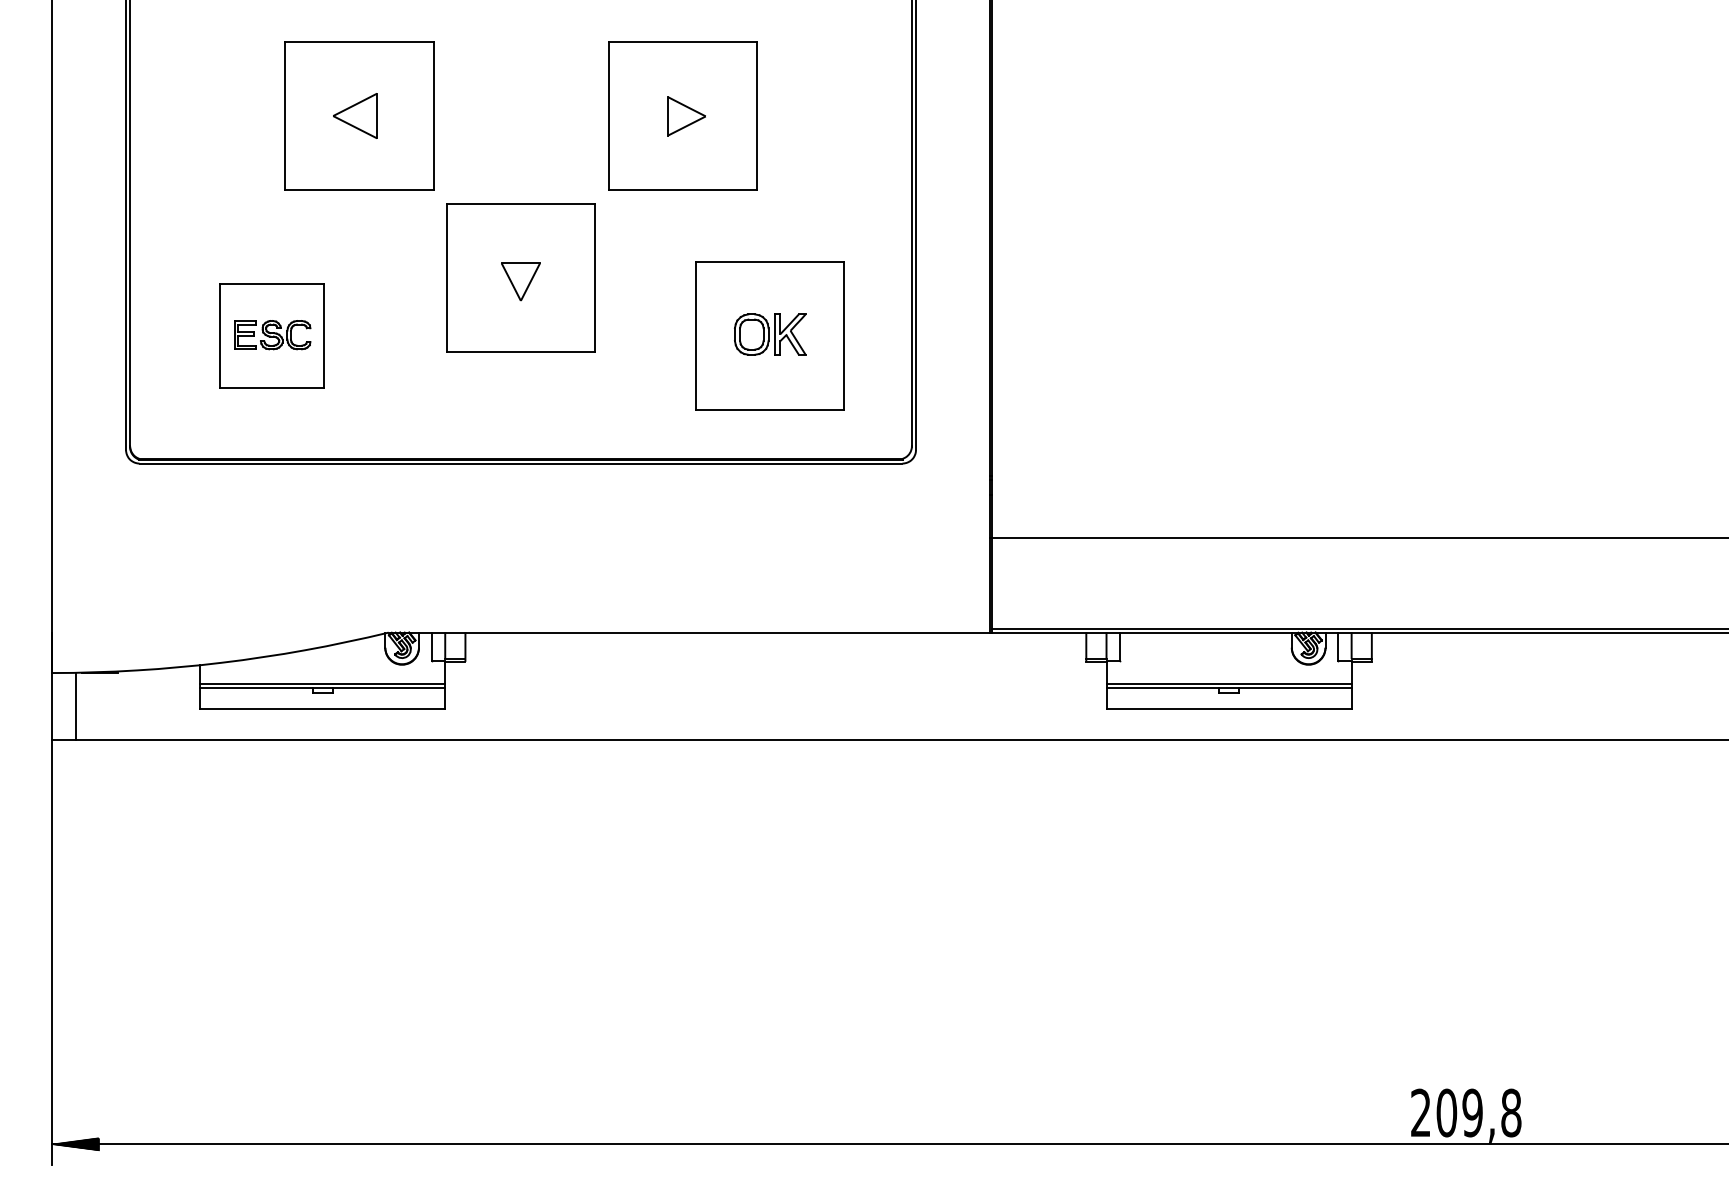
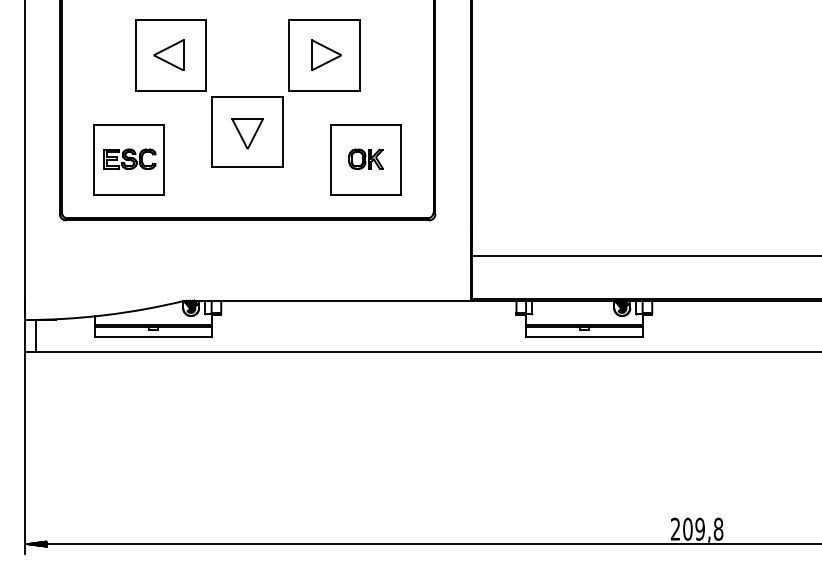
part: (354, 114) -> (168, 54), size x1.43
part: (686, 116) -> (326, 55), size x1.67
part: (520, 280) -> (247, 133), size x1.67
part: (270, 335) -> (128, 159), size x1.43

